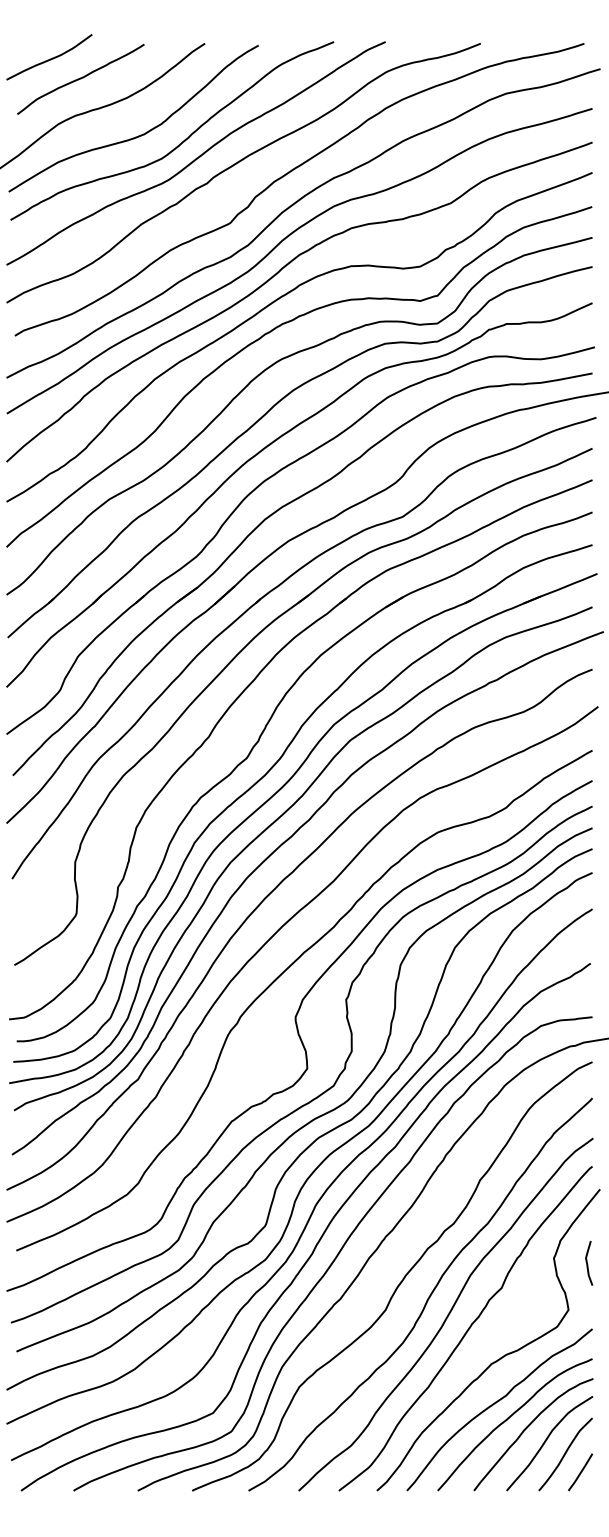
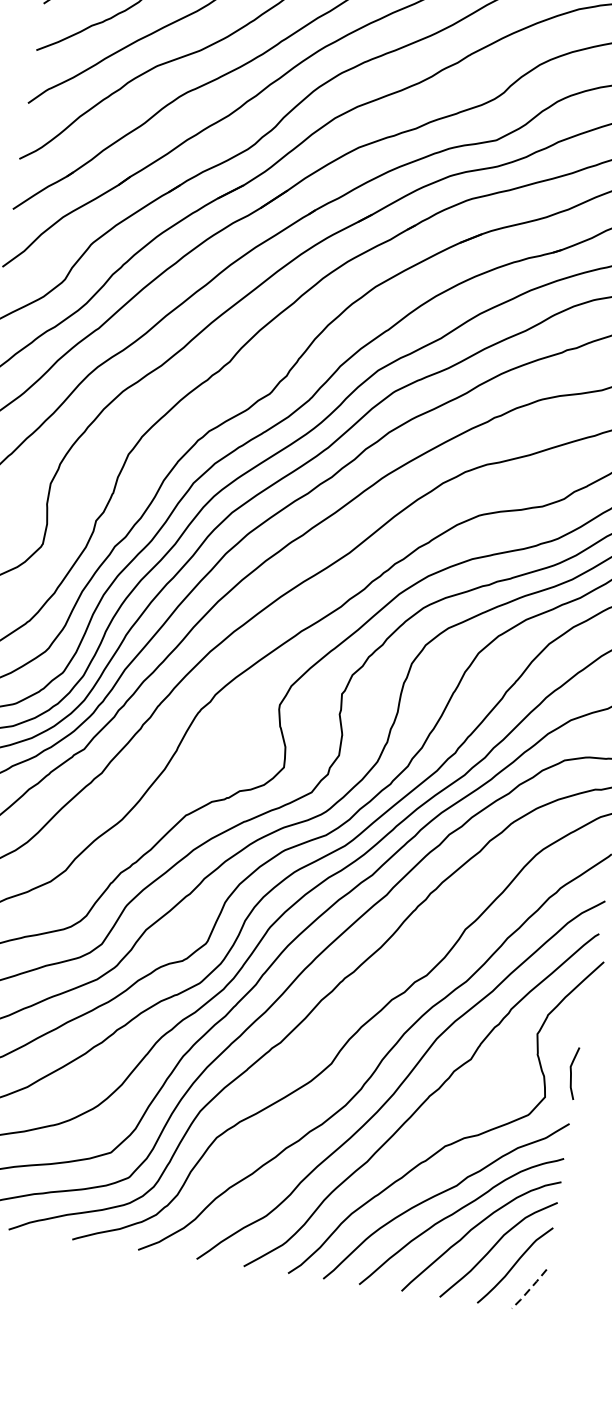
curve: (587, 1262) -> (571, 1072), moved
line: (581, 1472) -> (530, 1289), solid -> dashed

